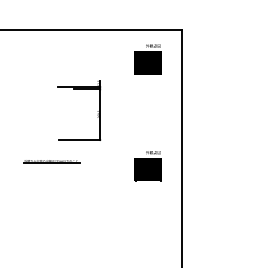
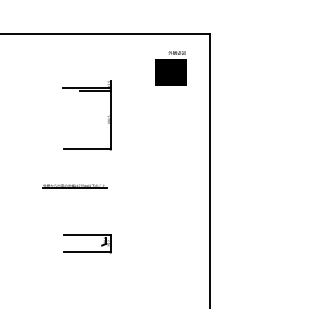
part: (97, 111) -> (107, 116), moved
line: (51, 161) -> (74, 186), moved
part: (147, 166) -> (170, 191), removed
part: (75, 204) -> (87, 235), added

